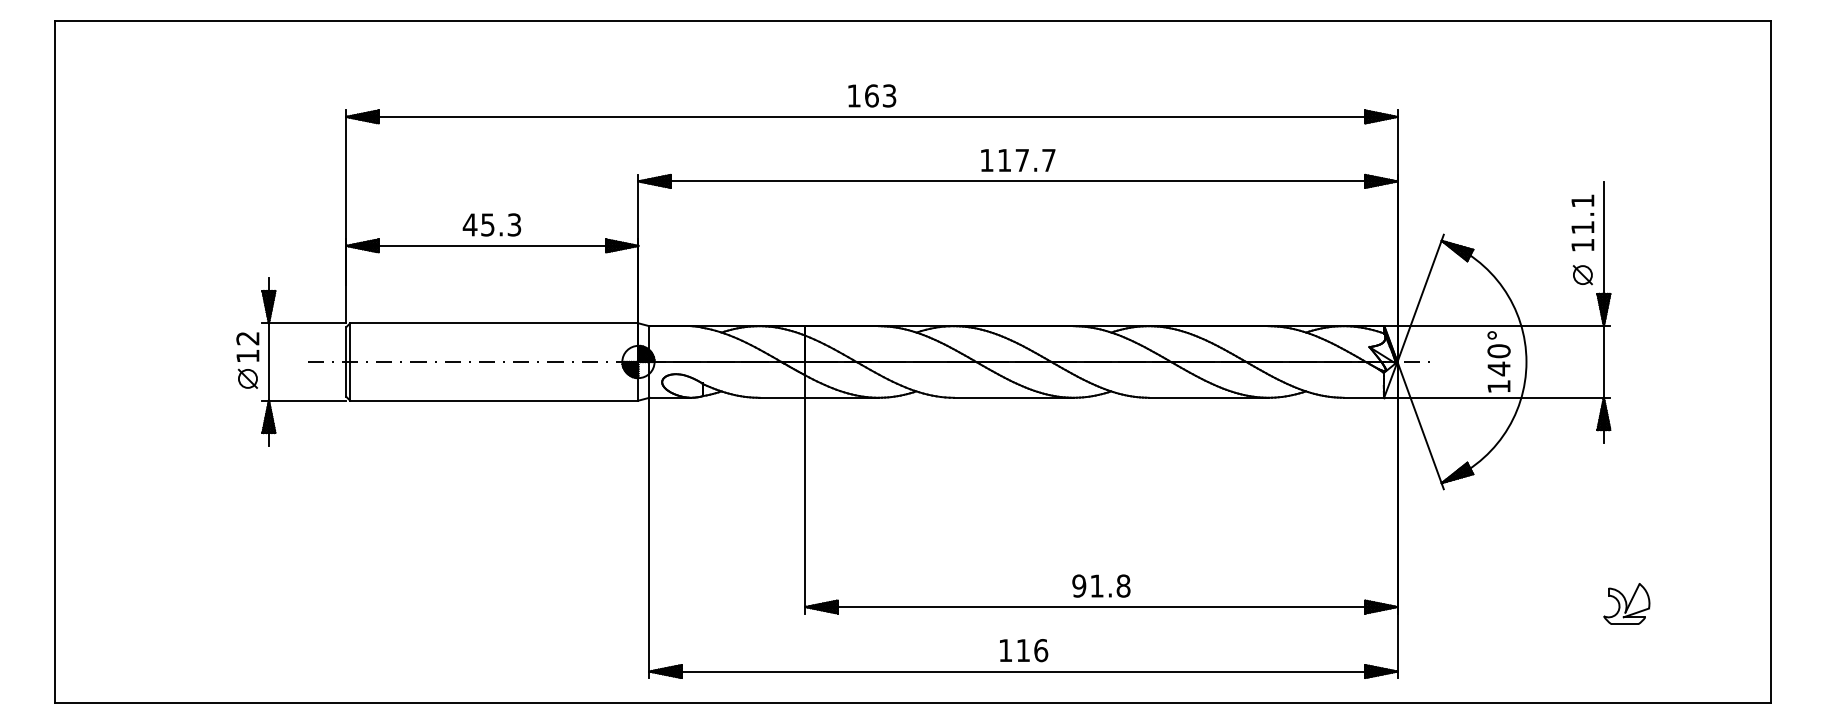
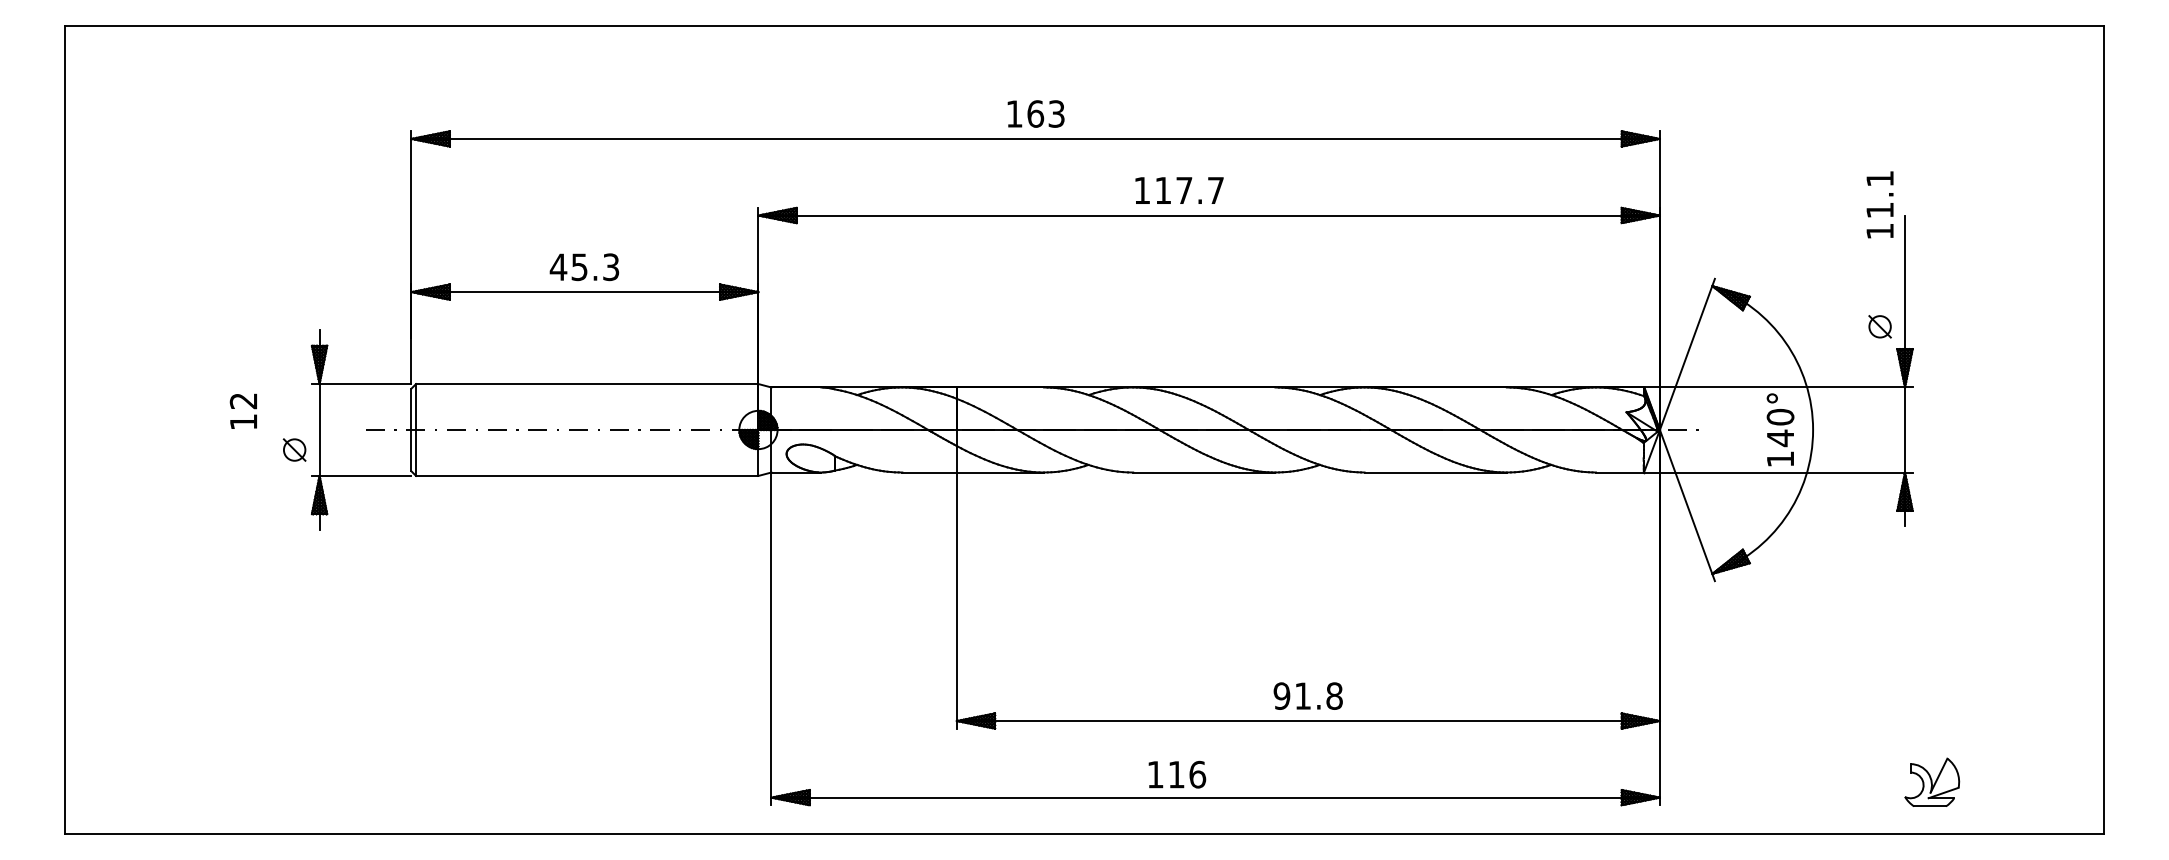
text: (1018, 160) -> (1179, 190), moved
text: (1582, 222) -> (1879, 204), moved
text: (246, 346) -> (242, 410), moved
part: (1627, 603) -> (1932, 781), moved
text: (1024, 650) -> (1177, 774), moved

